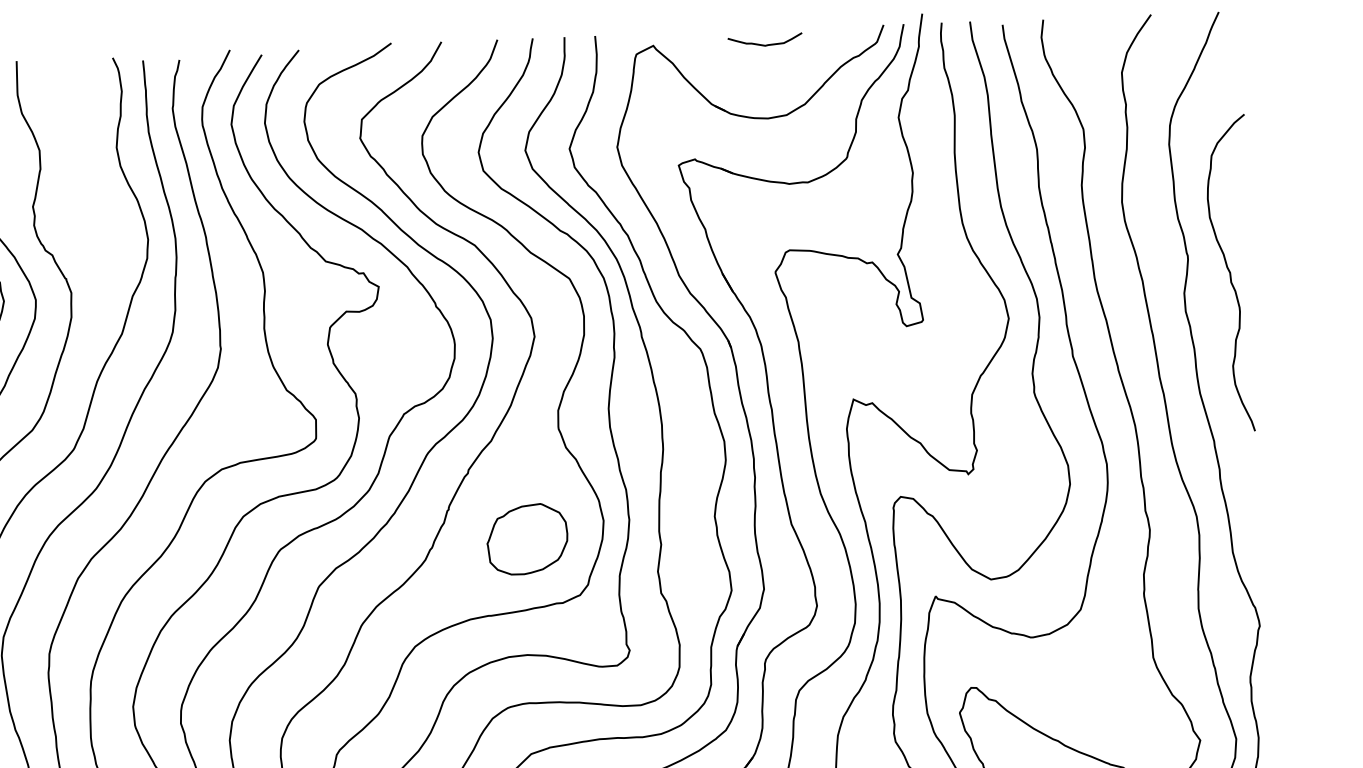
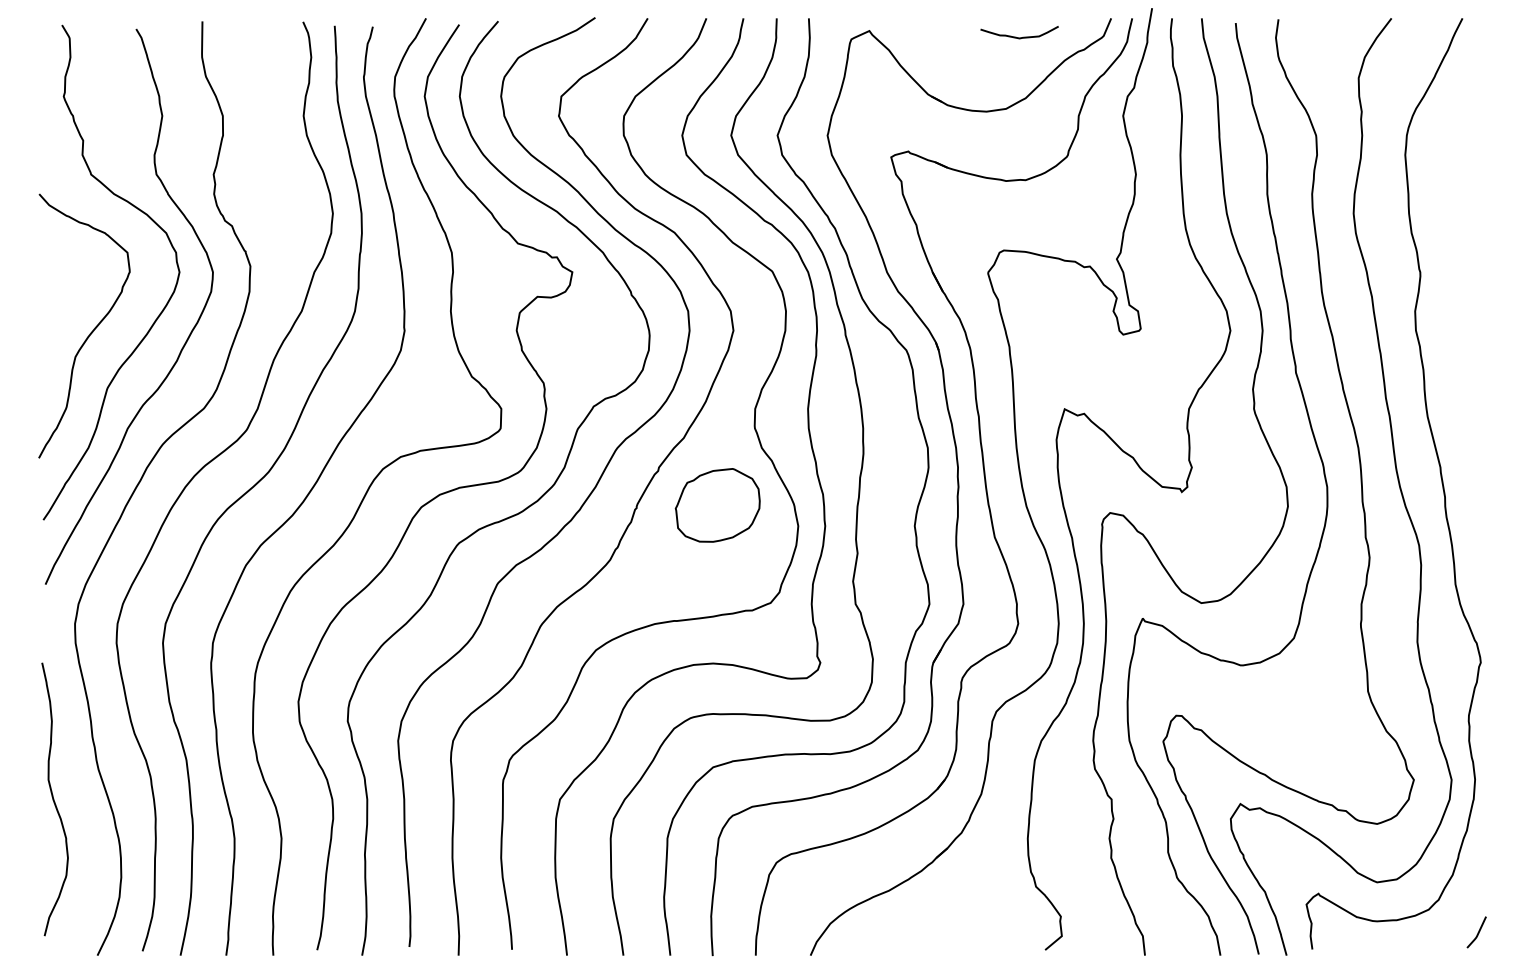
curve: (762, 44) -> (1016, 36), moved
curve: (1229, 273) -> (1463, 292), removed
part: (527, 539) -> (717, 505), moved

